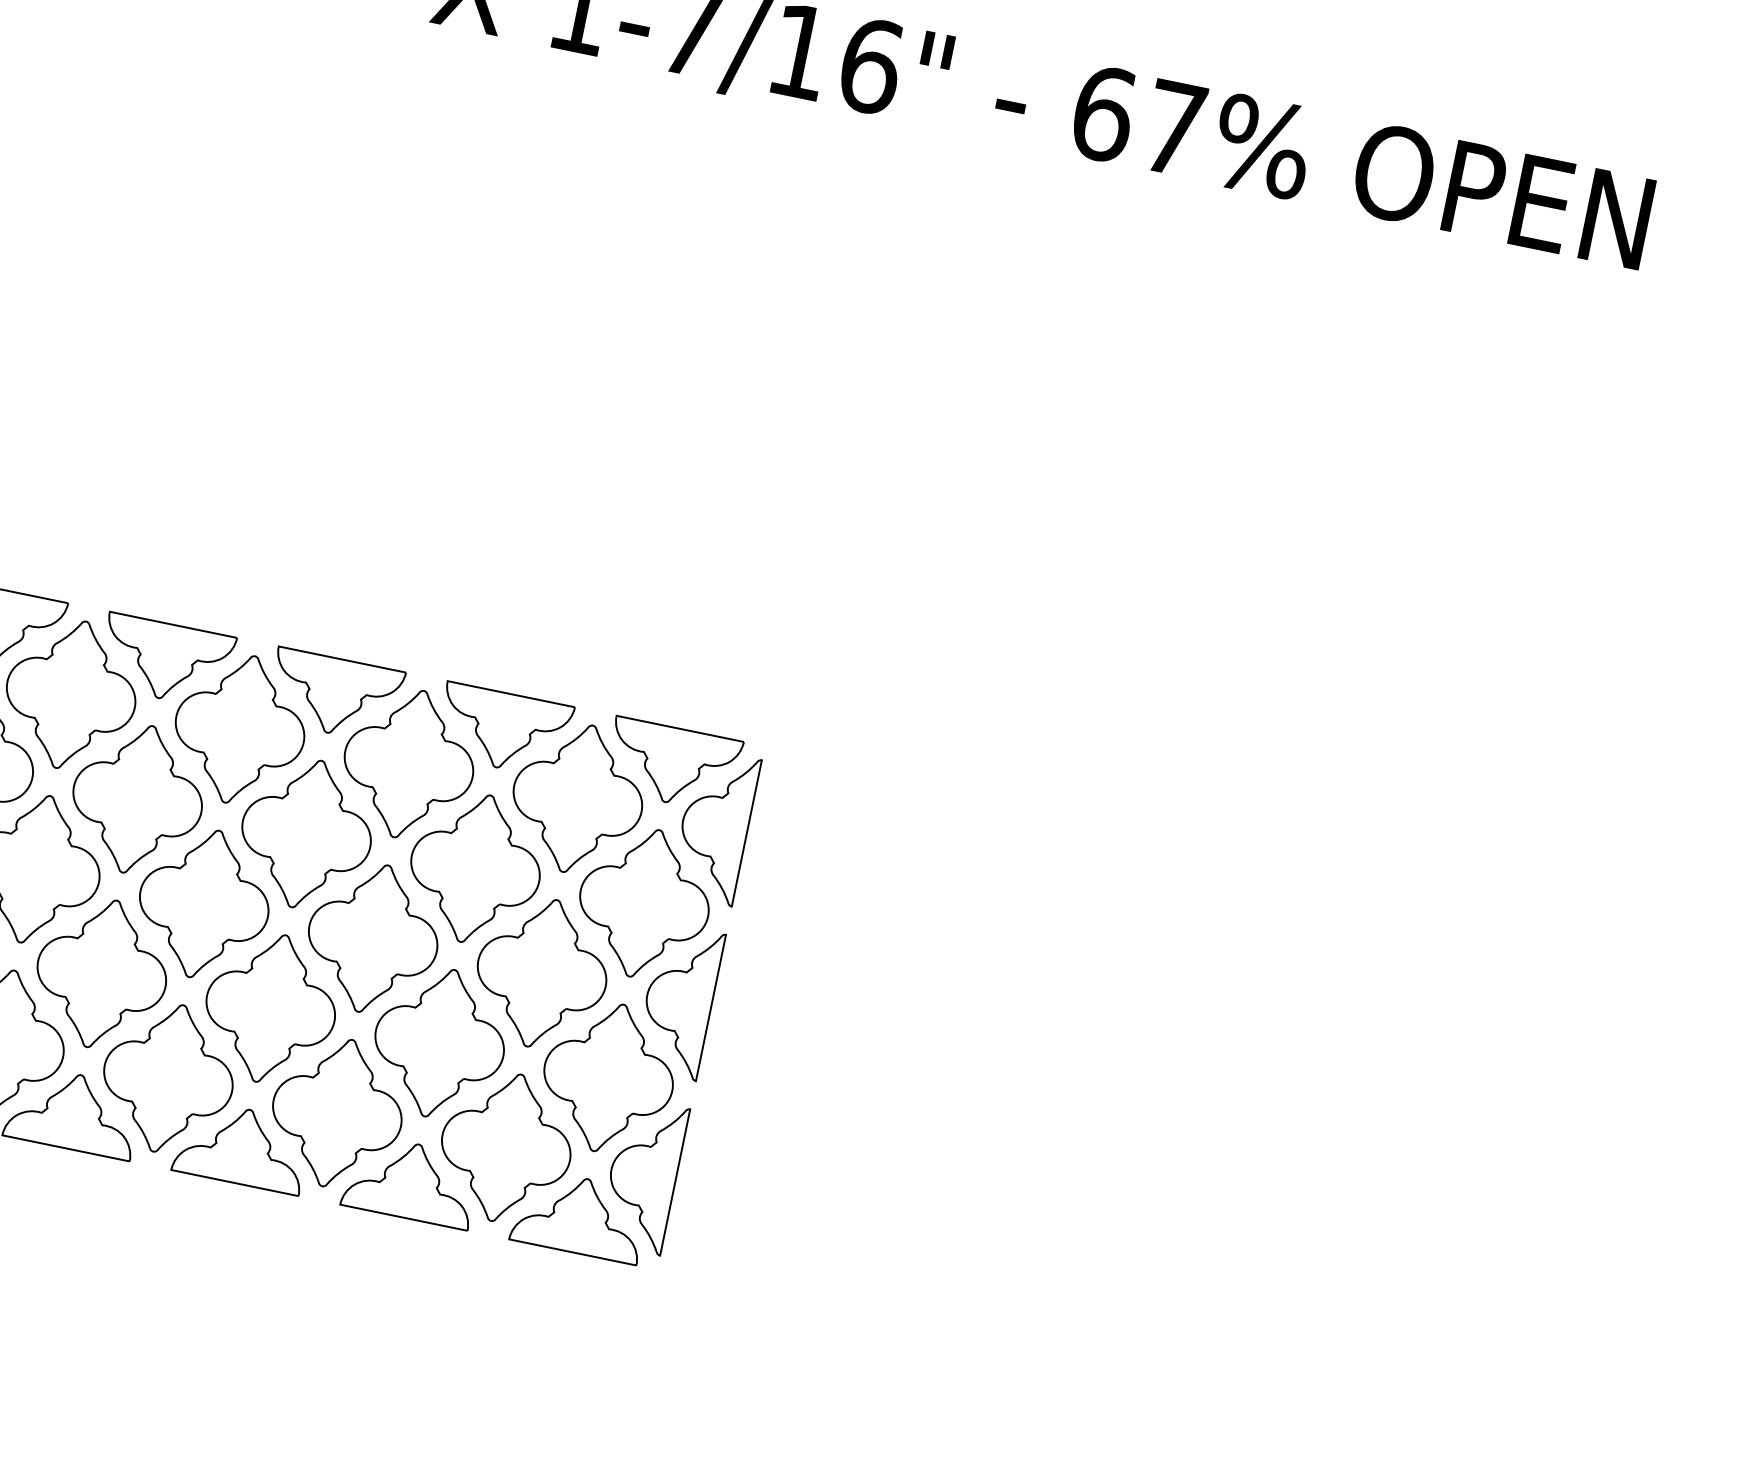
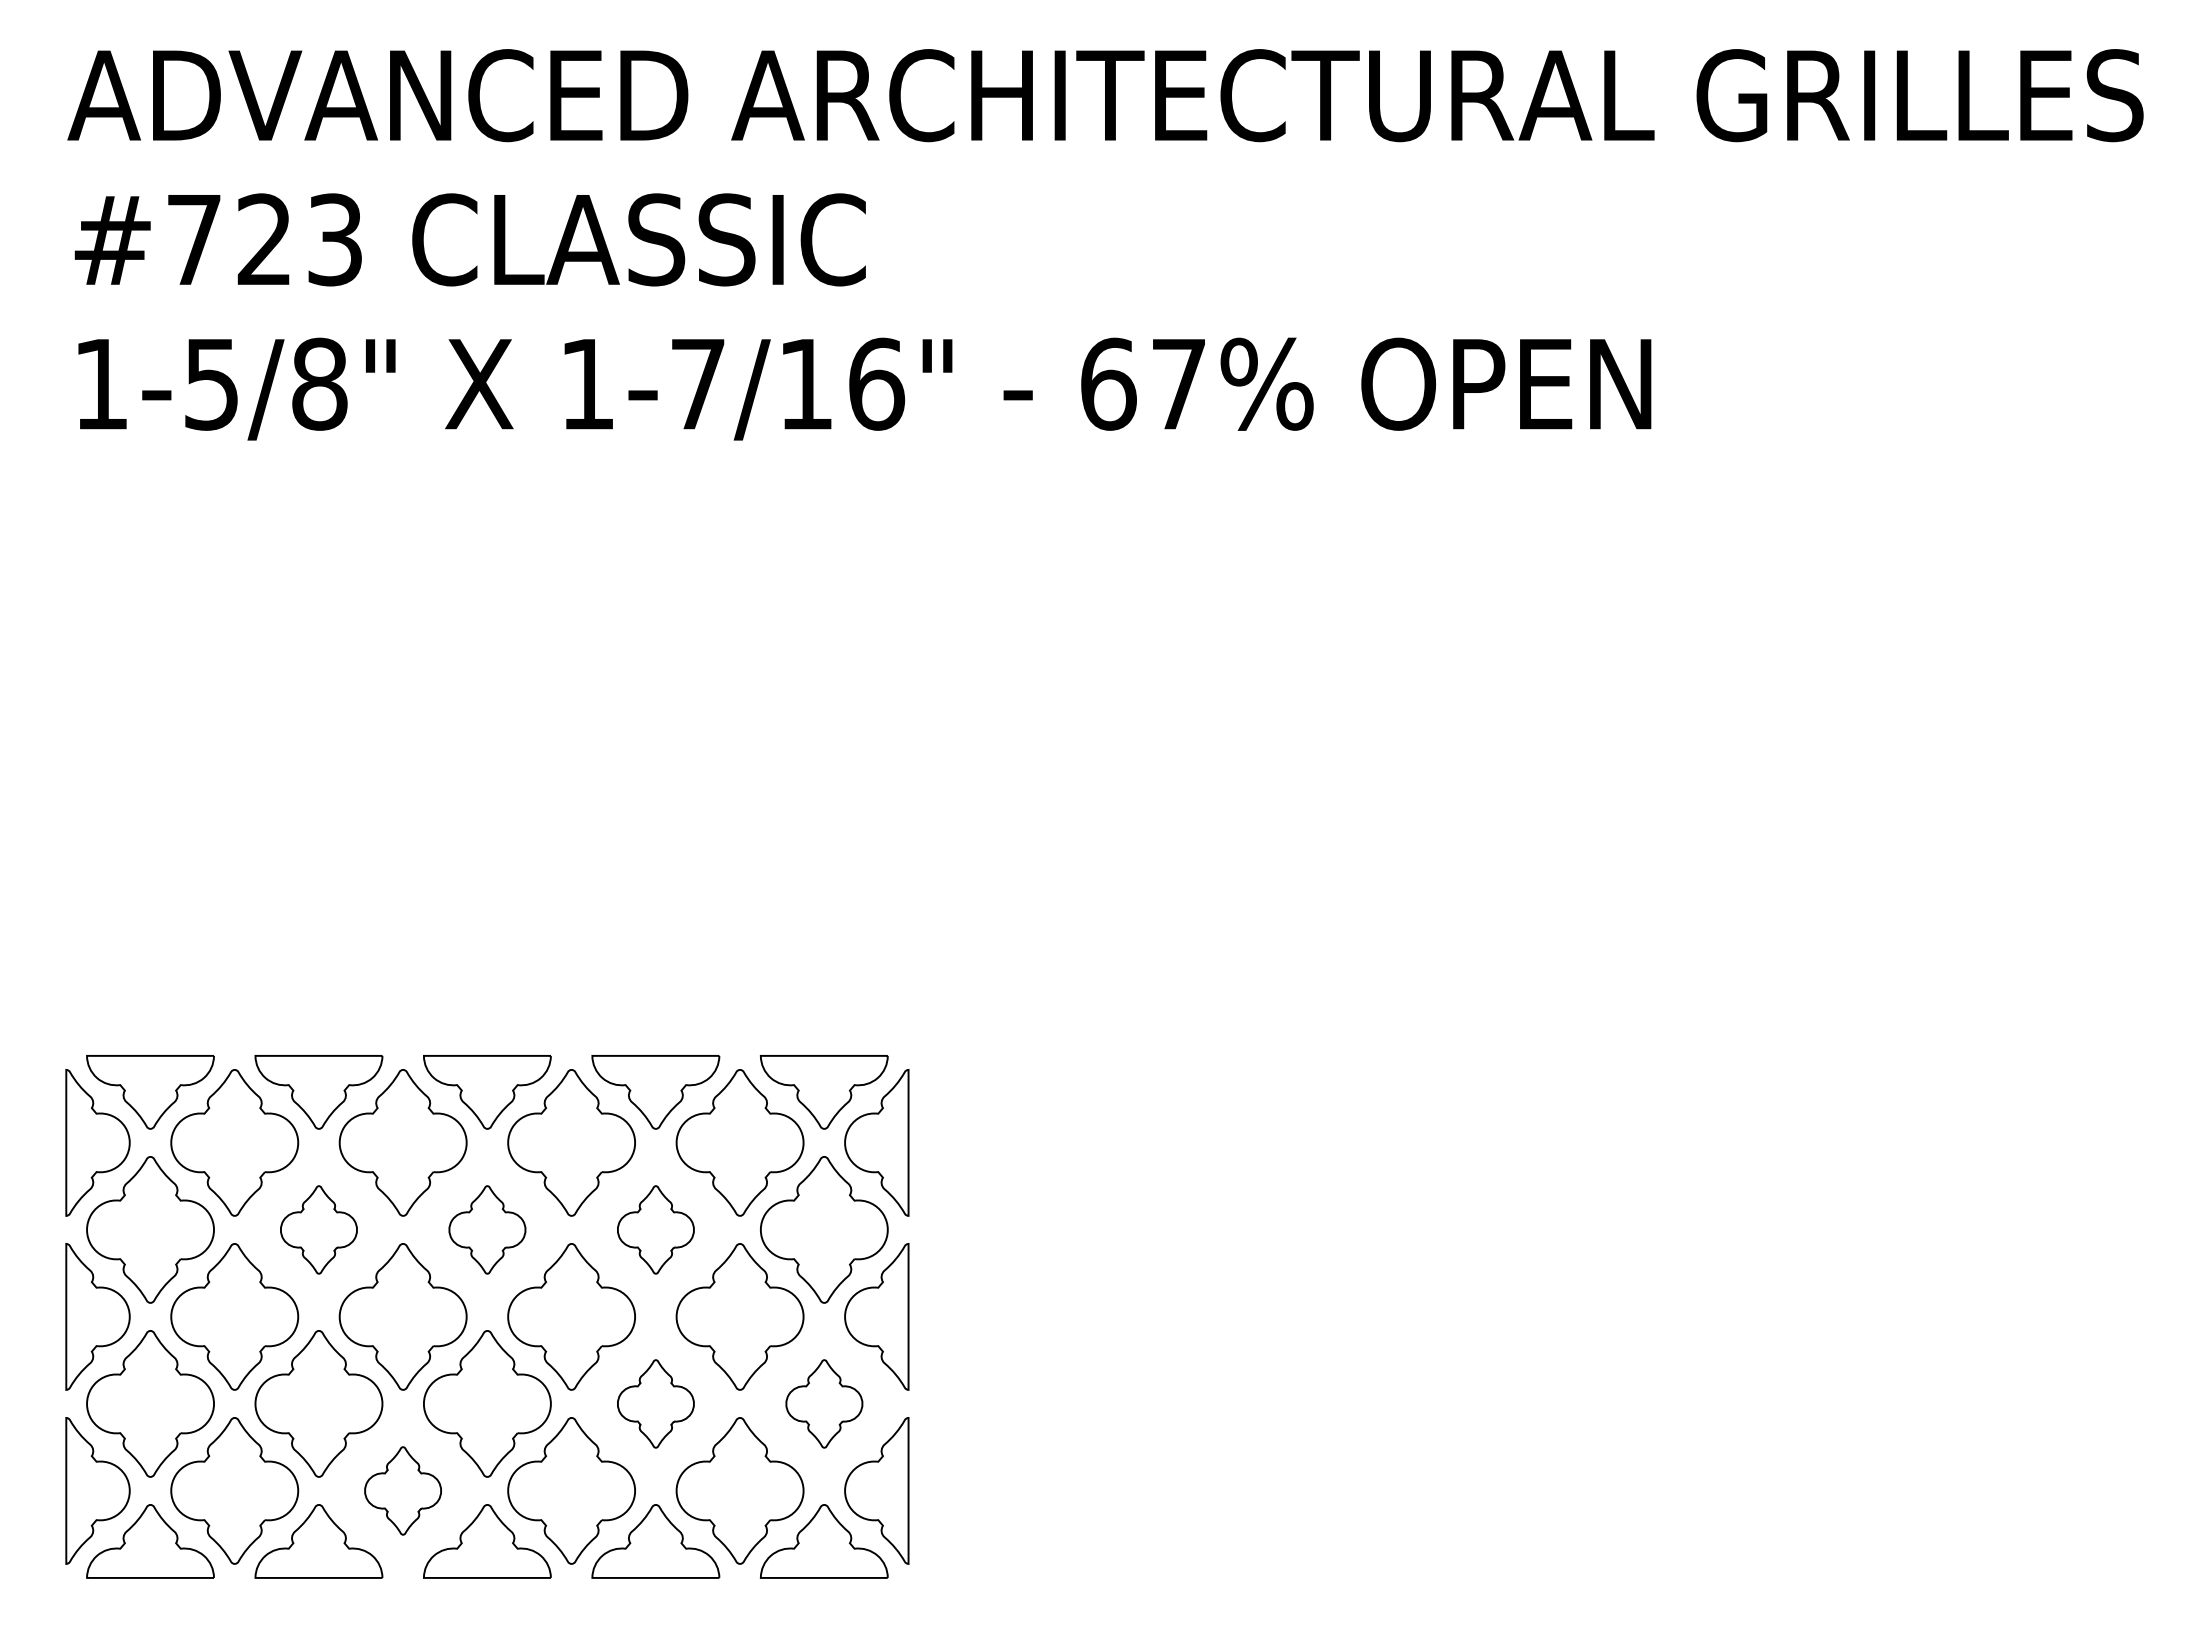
part: (137, 798) -> (318, 1229), size x0.6
part: (306, 833) -> (487, 1229), size x0.6
part: (475, 868) -> (655, 1229), size x0.6
part: (439, 1042) -> (655, 1403), size x0.6
part: (167, 1077) -> (402, 1490), size x0.6
part: (608, 1077) -> (824, 1403), size x0.6

